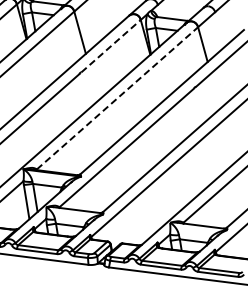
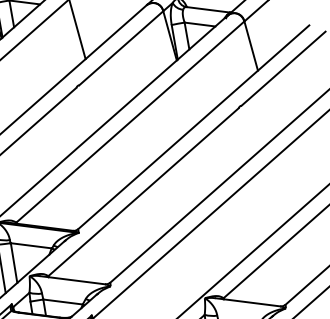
line: (111, 46) -> (121, 48), dashed -> solid
line: (117, 97) -> (130, 120), dashed -> solid

